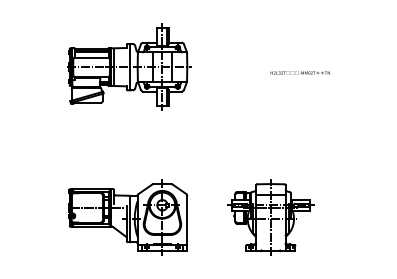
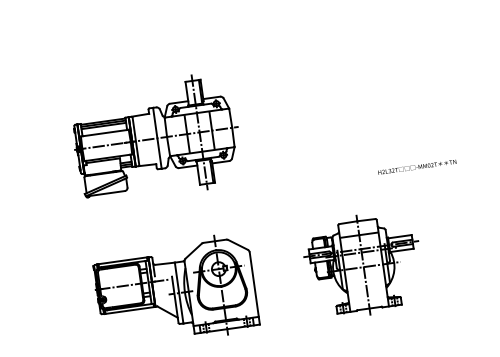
part: (129, 66) -> (156, 137), moved
text: (299, 72) -> (416, 166), moved

